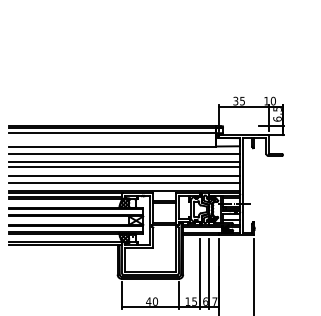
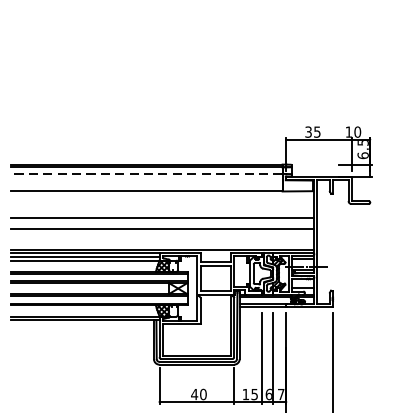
line: (112, 133) -> (147, 174), solid -> dashed
line: (124, 153) -> (162, 200), removed
line: (124, 162) -> (162, 212), removed
line: (124, 182) -> (162, 238), removed

